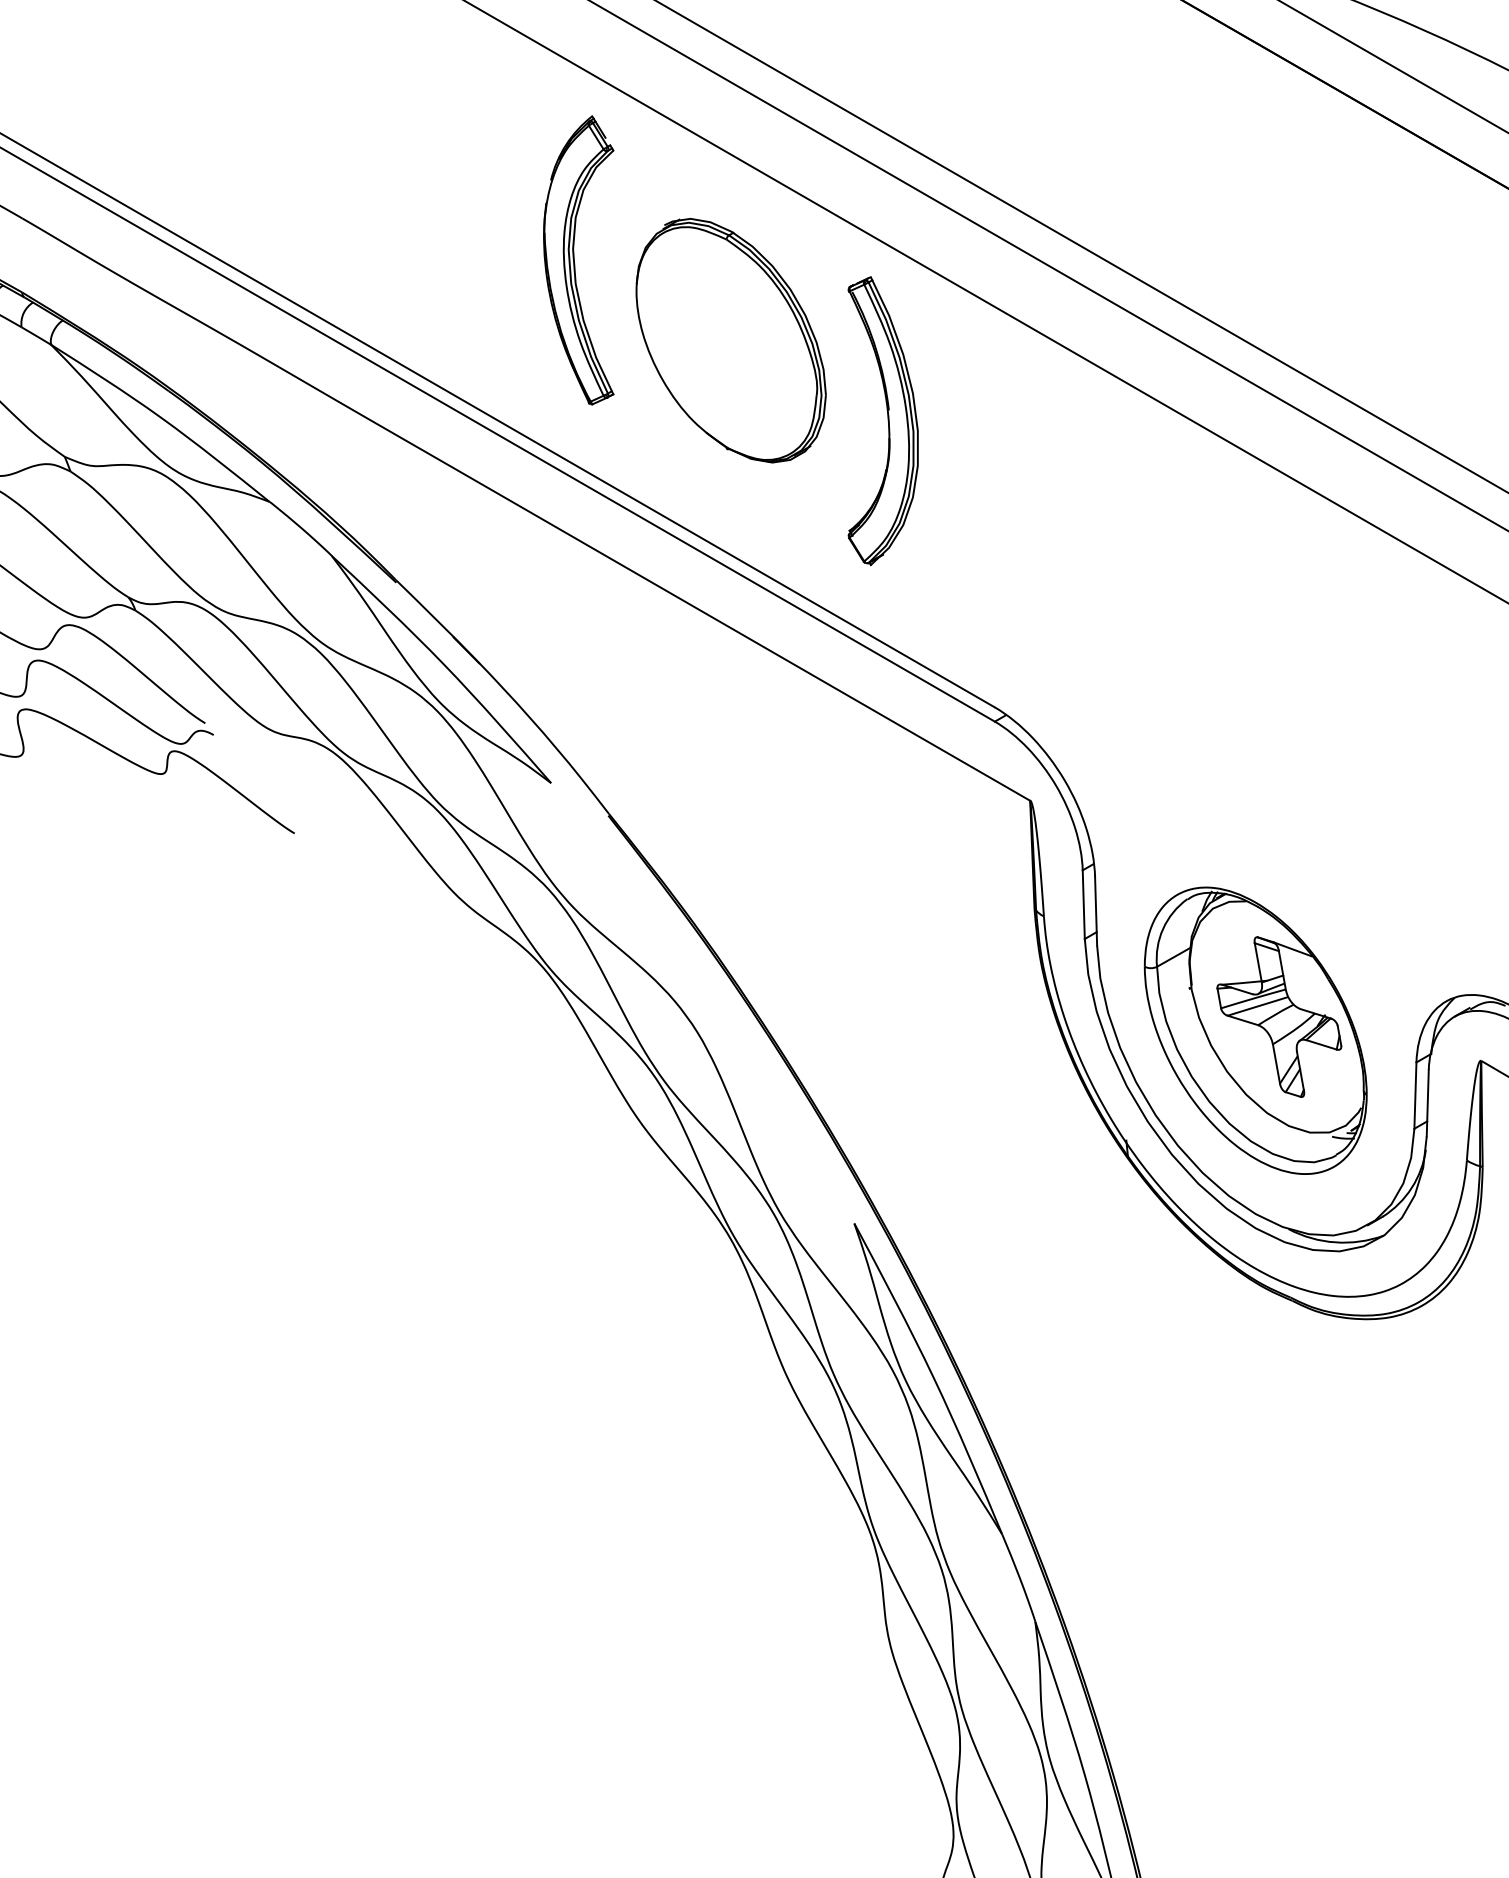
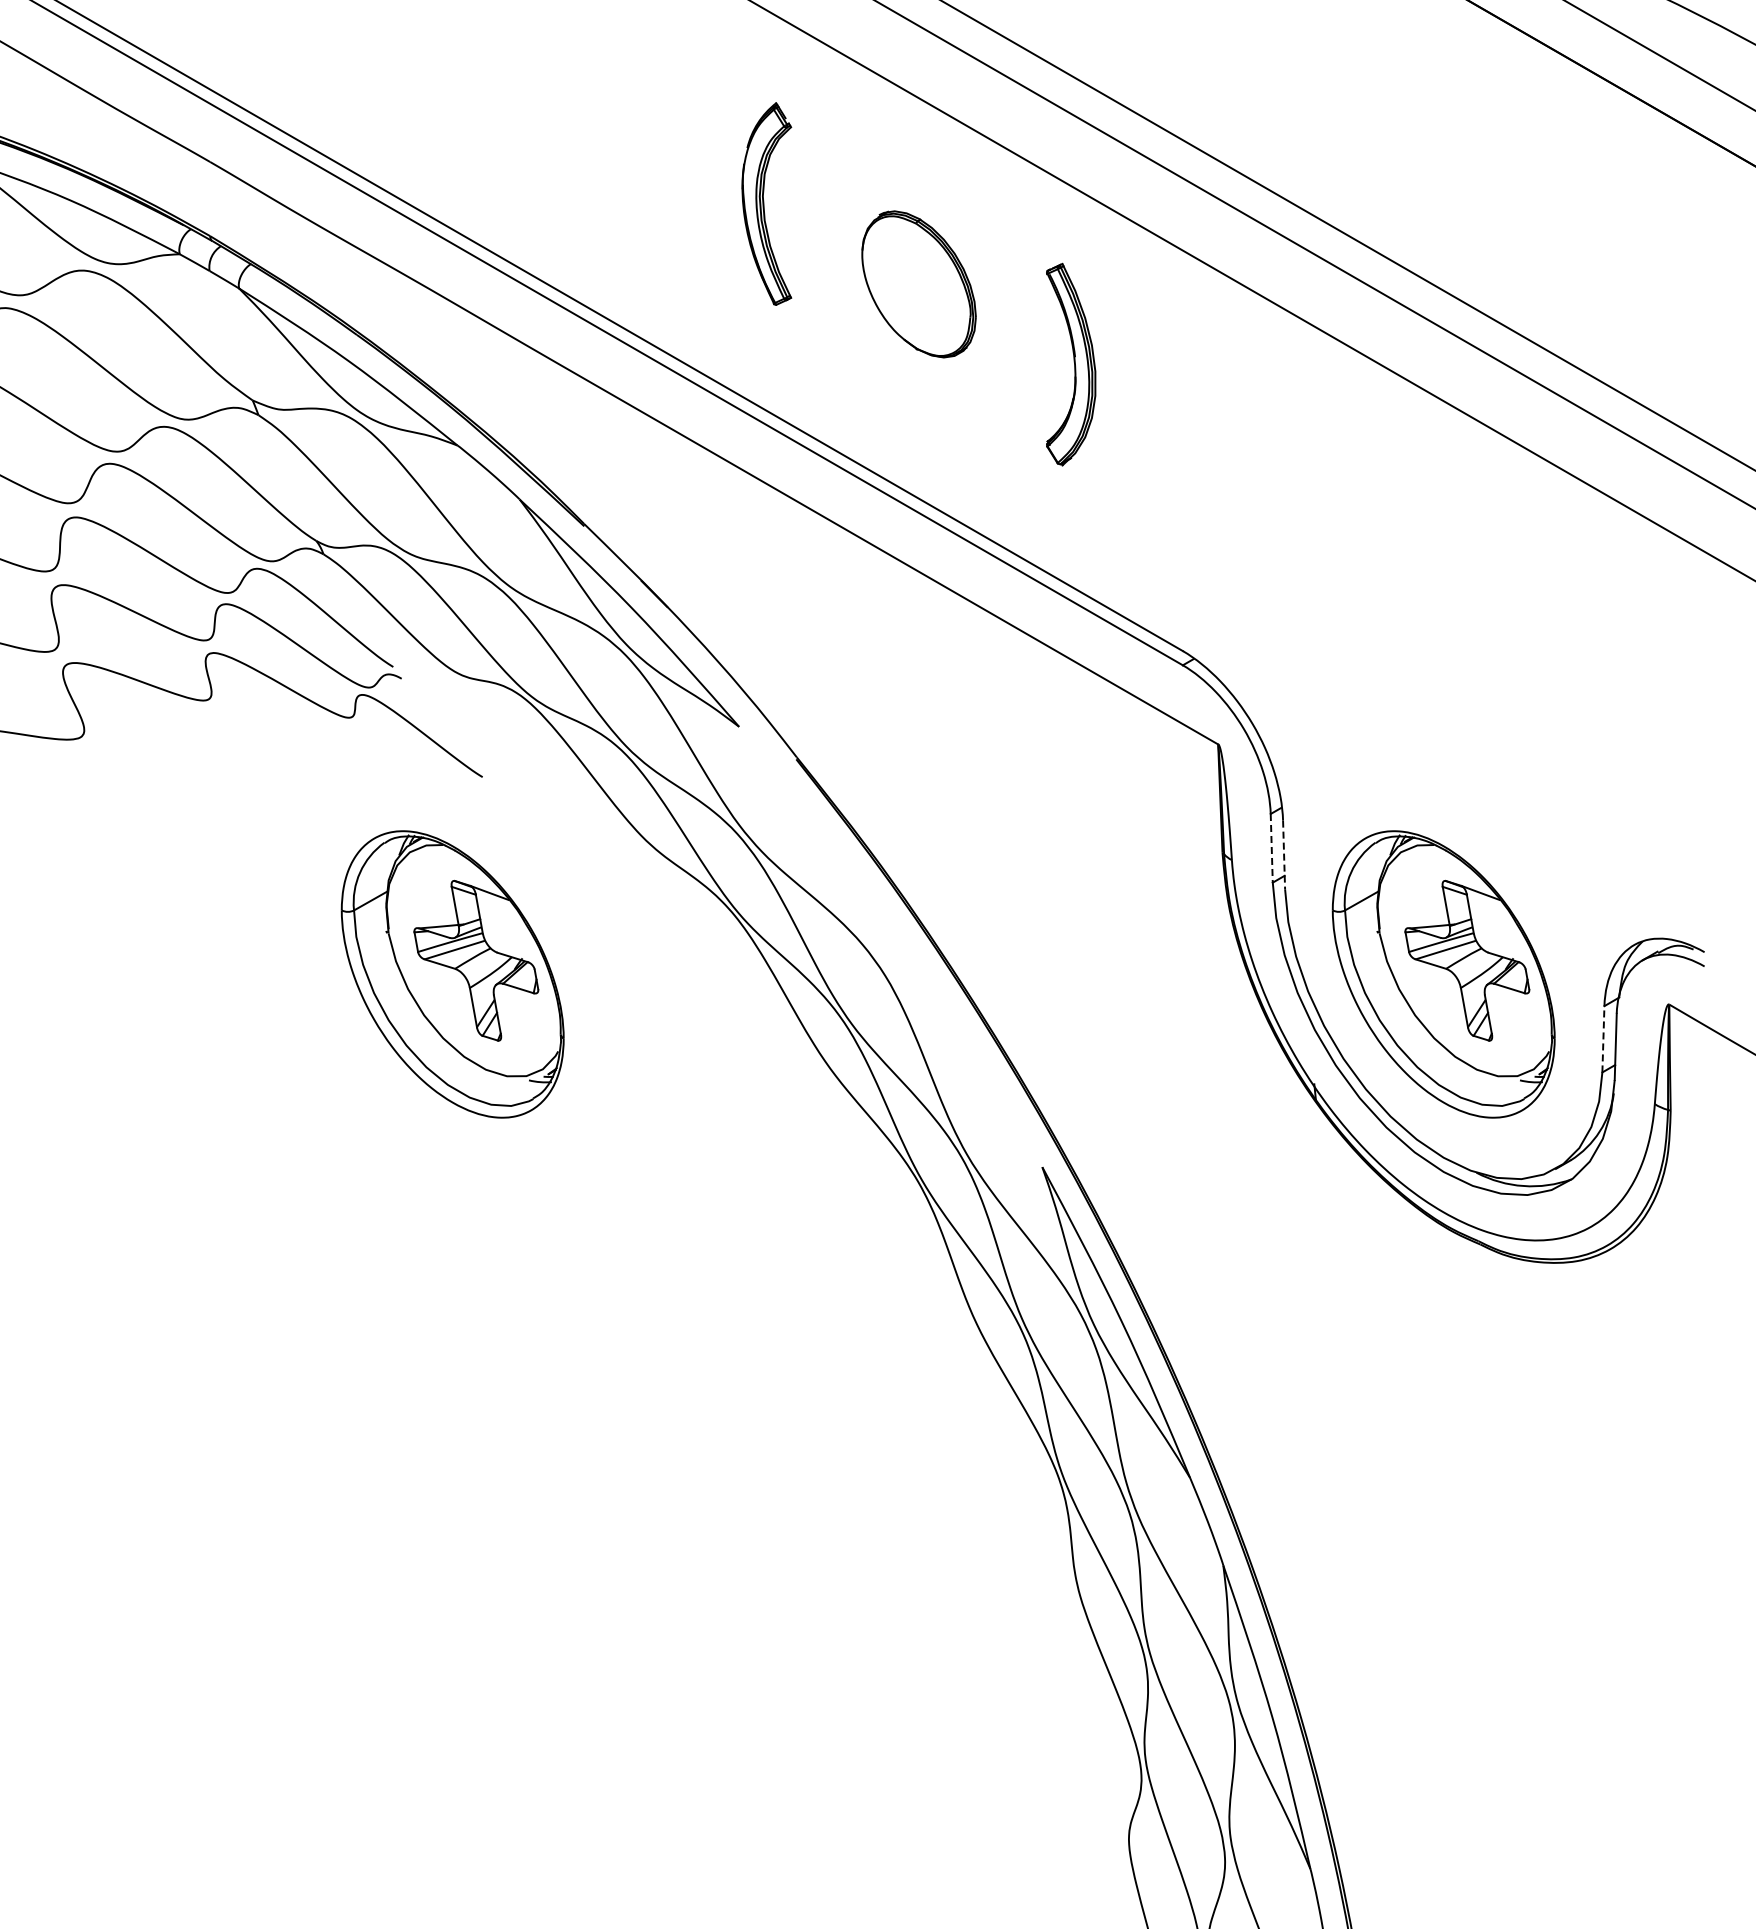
part: (578, 259) -> (766, 203), size x0.7
part: (730, 340) -> (918, 284), size x0.6
part: (882, 420) -> (1070, 364), size x0.7
line: (1083, 904) -> (1271, 848), solid -> dashed
line: (1096, 911) -> (1284, 855), solid -> dashed
part: (264, 1030) -> (452, 974), added
line: (1415, 1094) -> (1603, 1038), solid -> dashed

